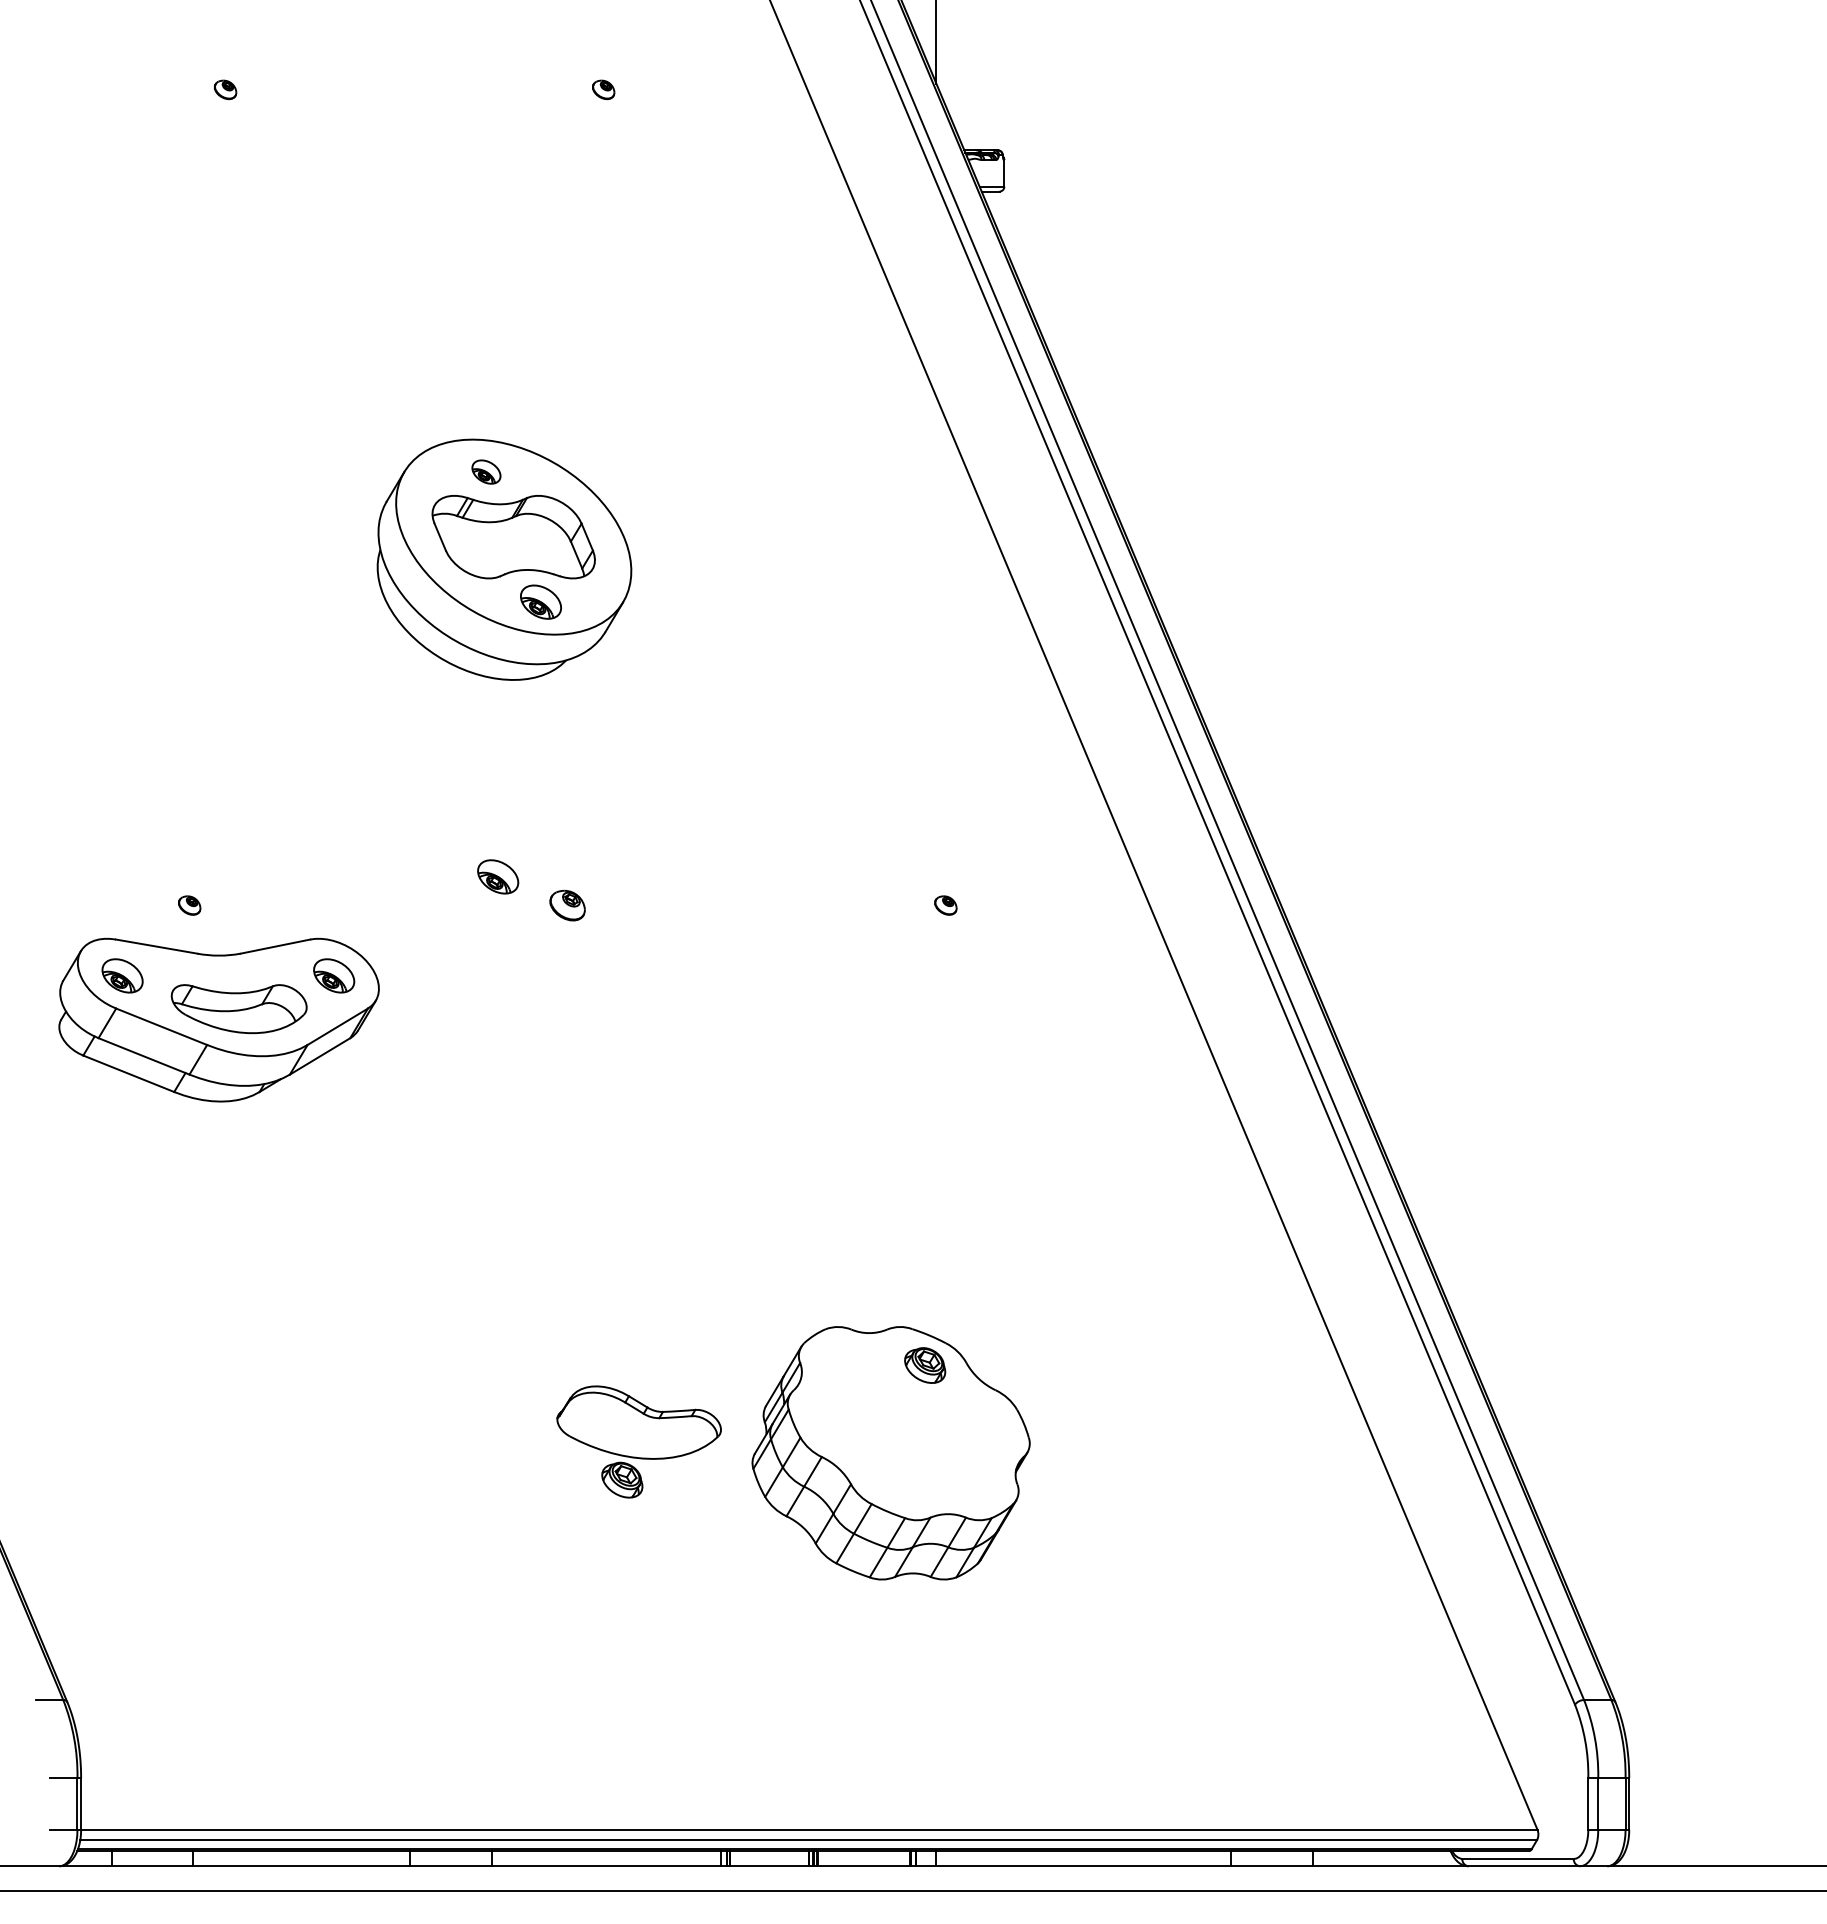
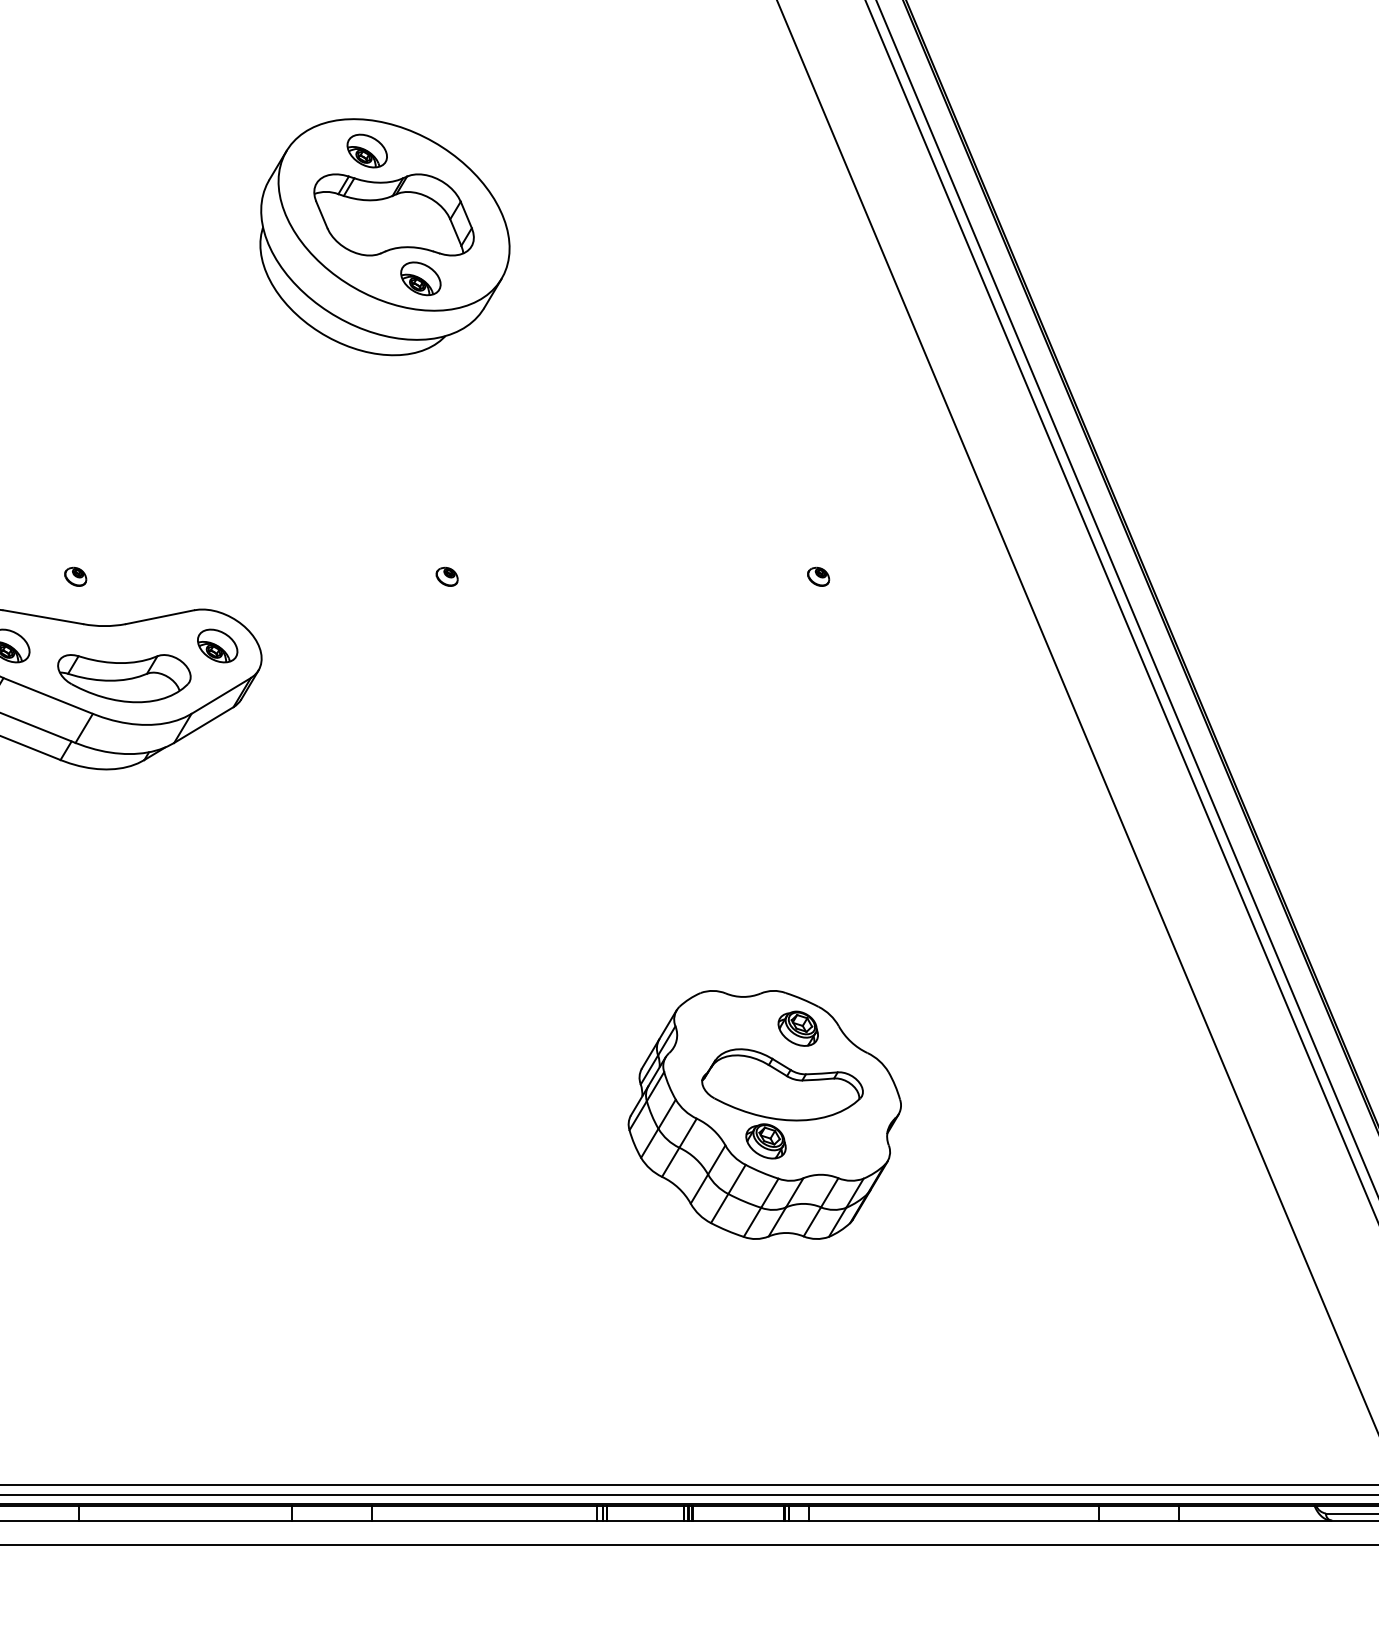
part: (486, 471) -> (367, 150), size x1.43
part: (498, 876) -> (379, 548), removed
part: (567, 905) -> (446, 576), size x0.62
part: (638, 1441) -> (781, 1103), moved

